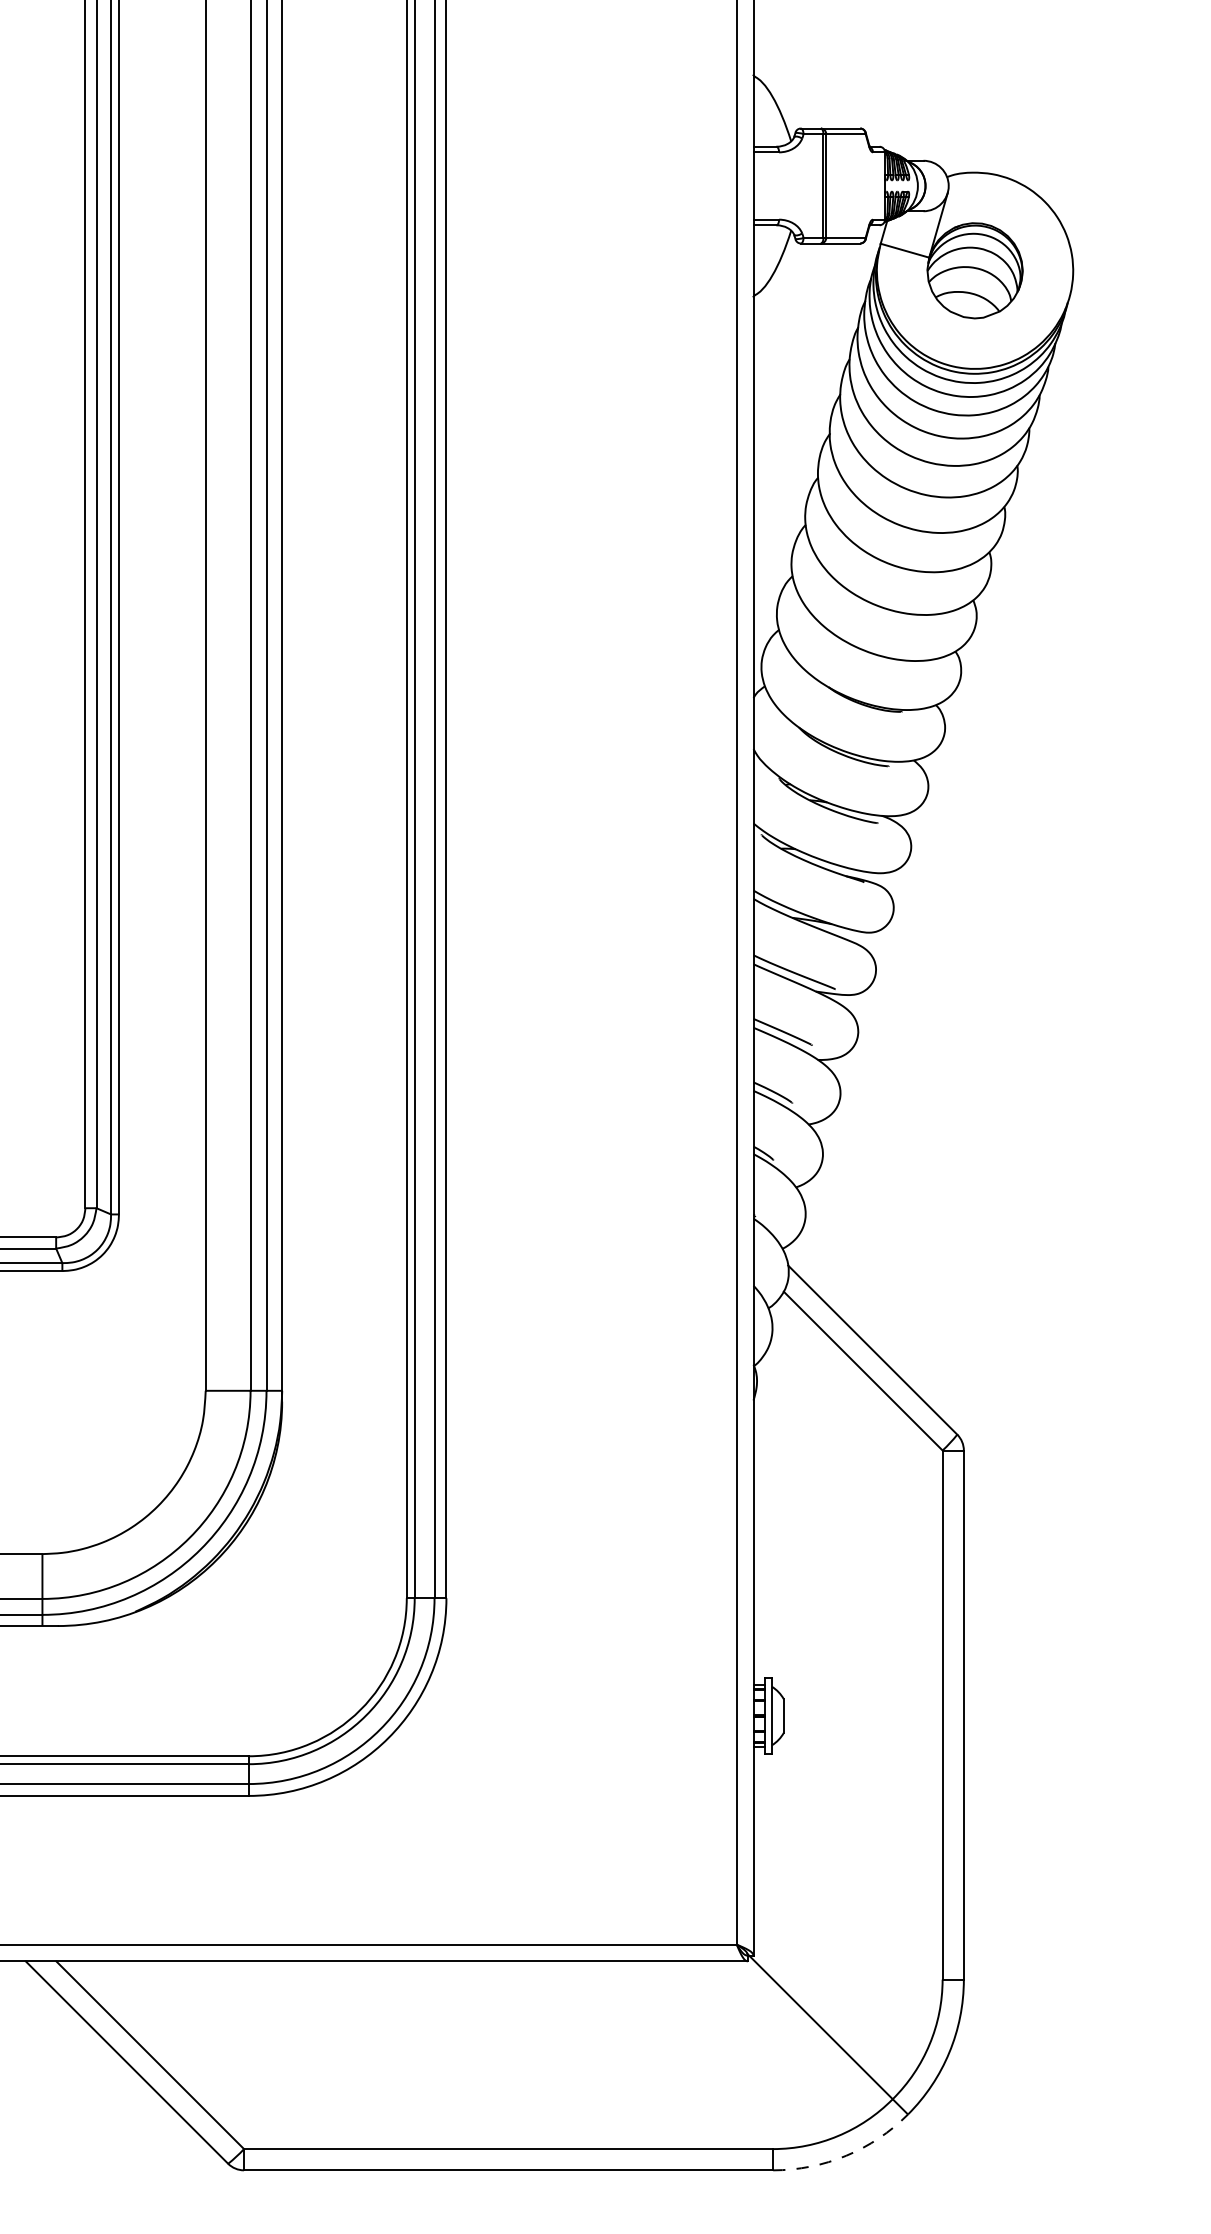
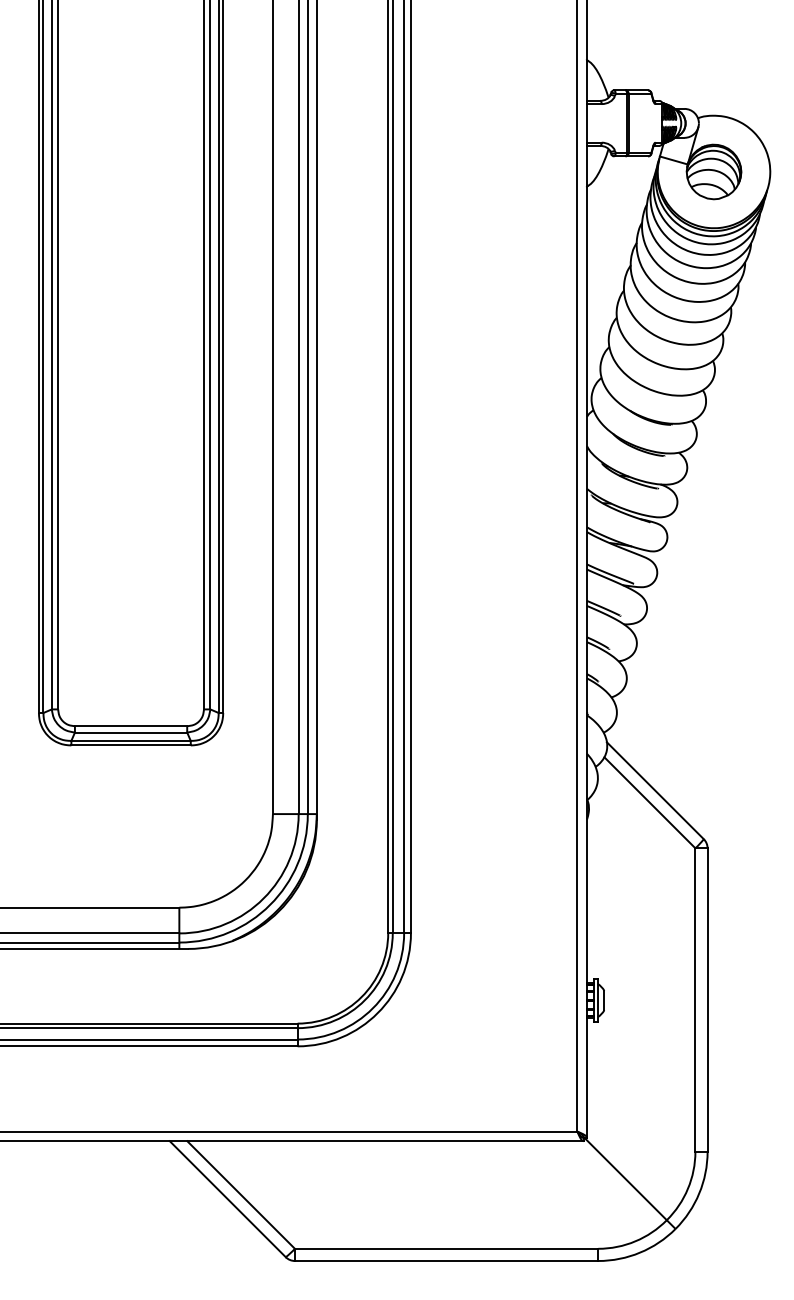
arc: (846, 2155) -> (640, 1252), dashed -> solid

